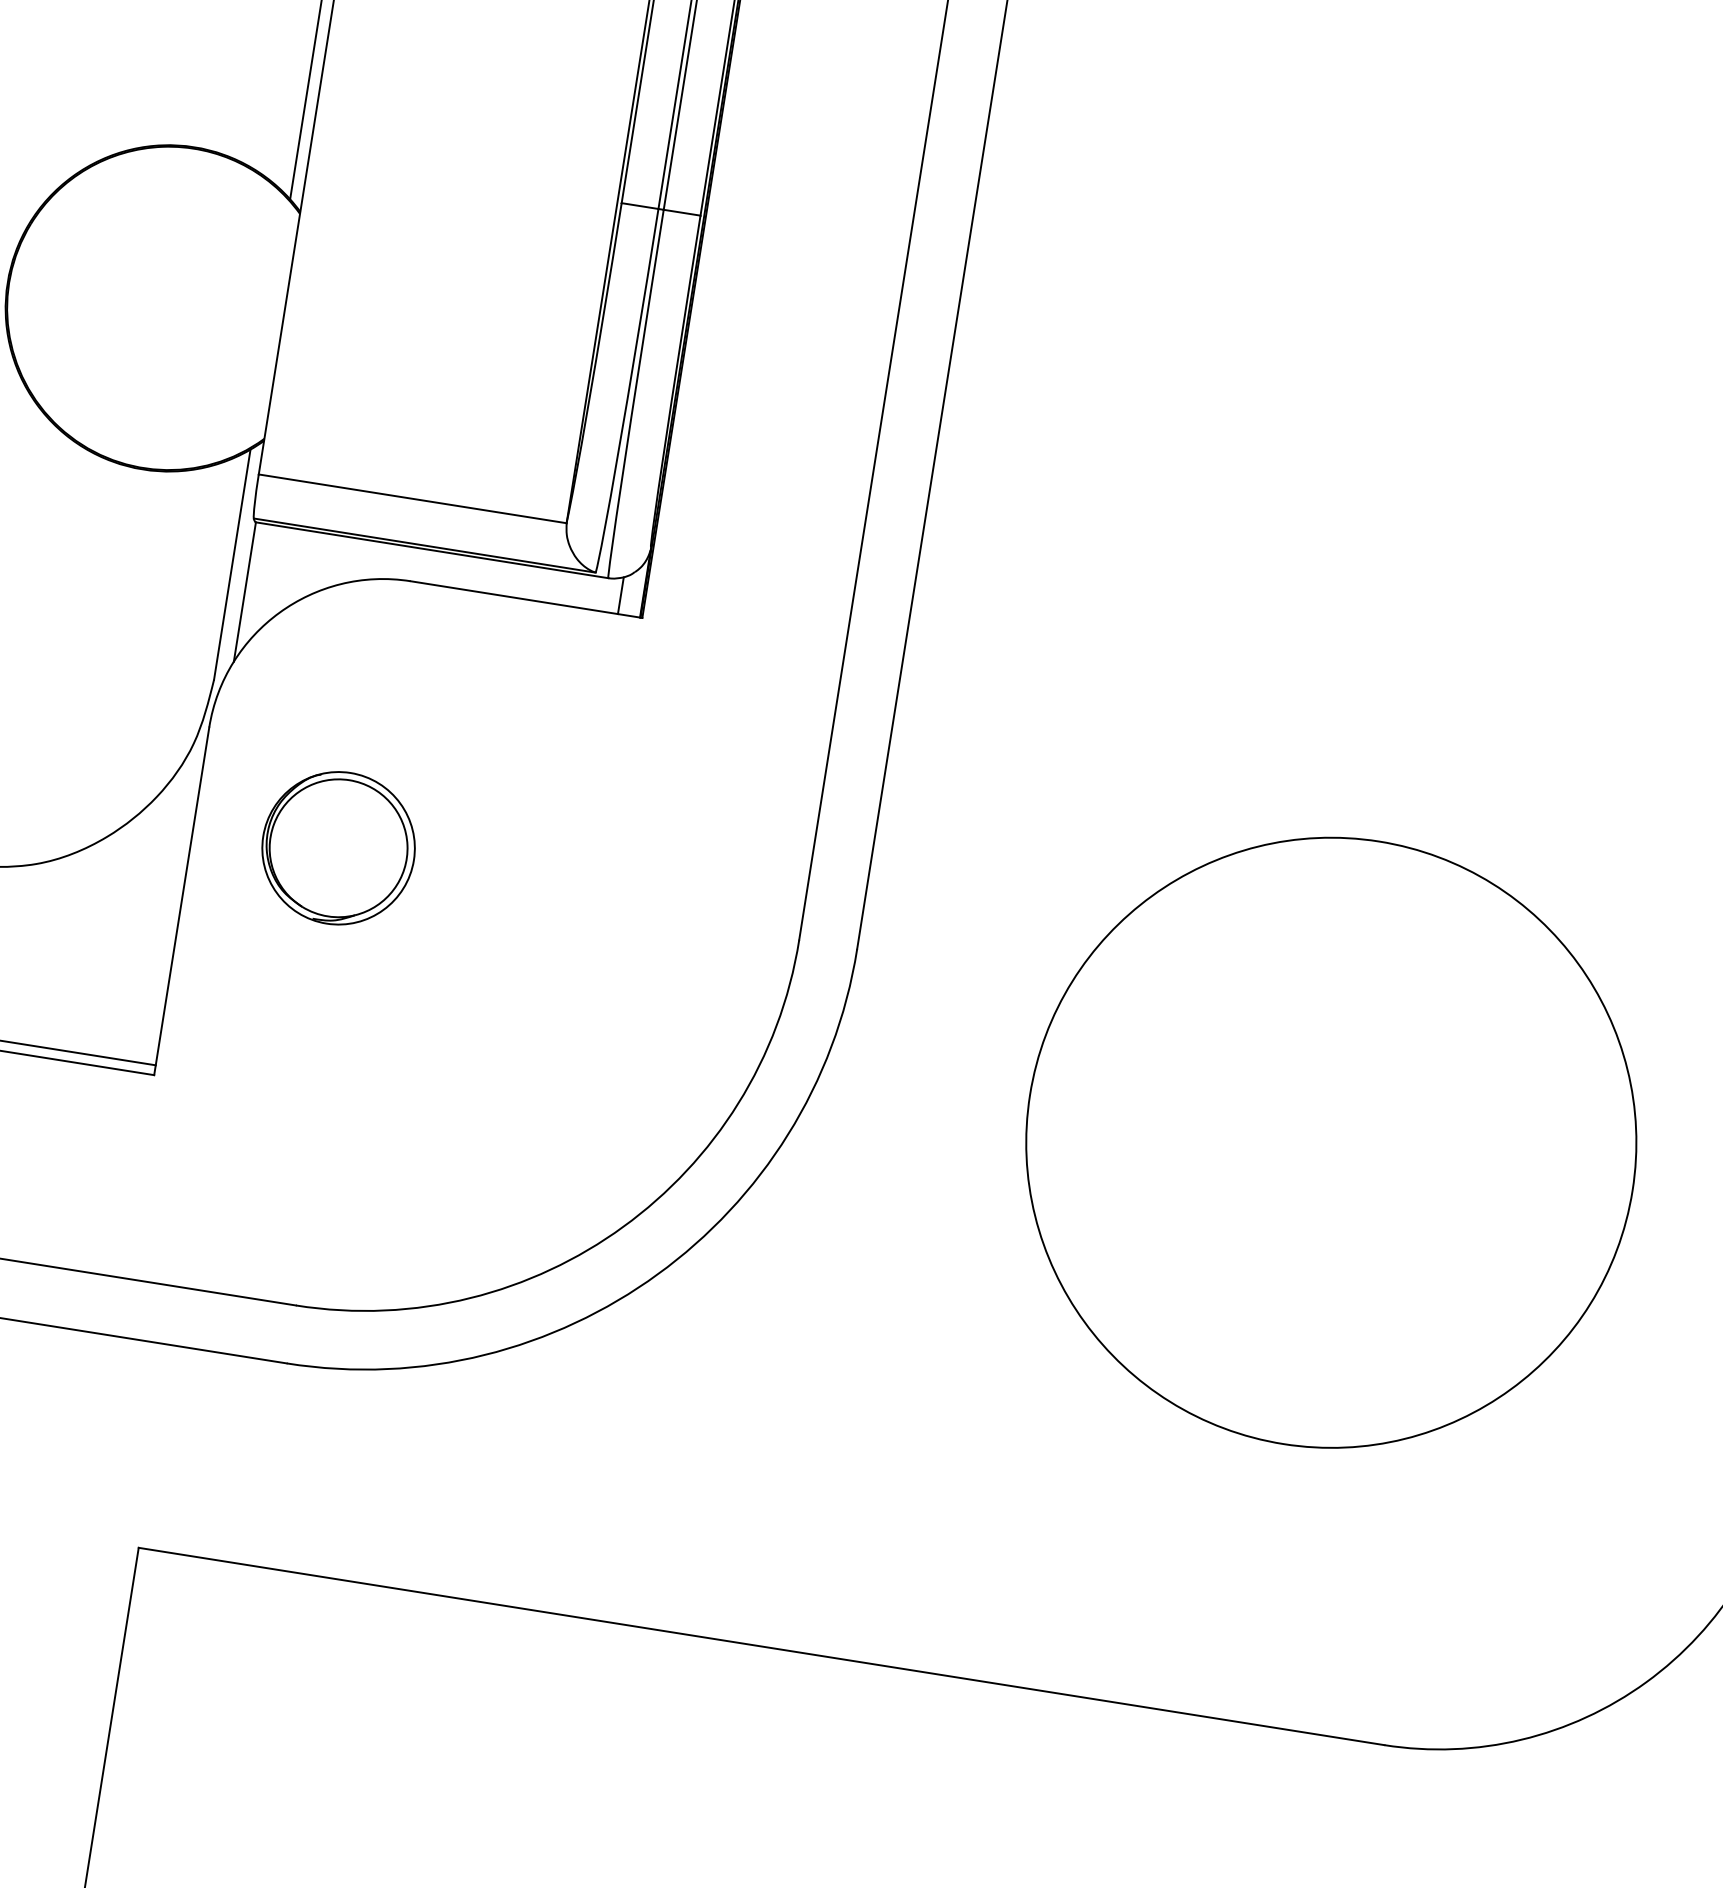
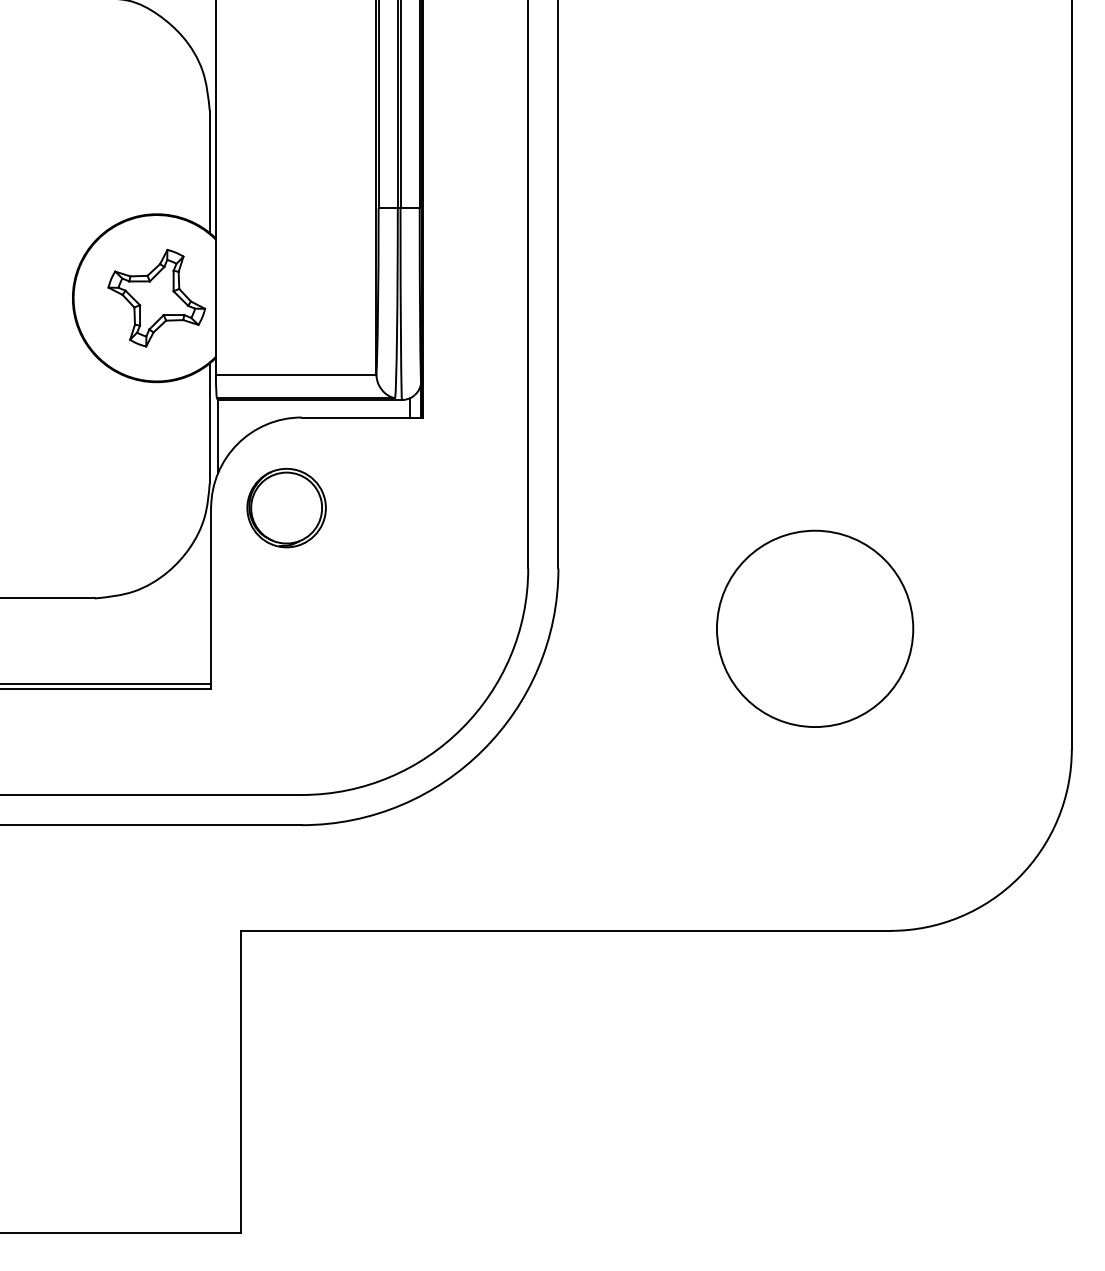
part: (168, 308) -> (156, 298), added
part: (338, 849) -> (286, 508), moved
circle: (1330, 1141) -> (814, 628), size x0.62

